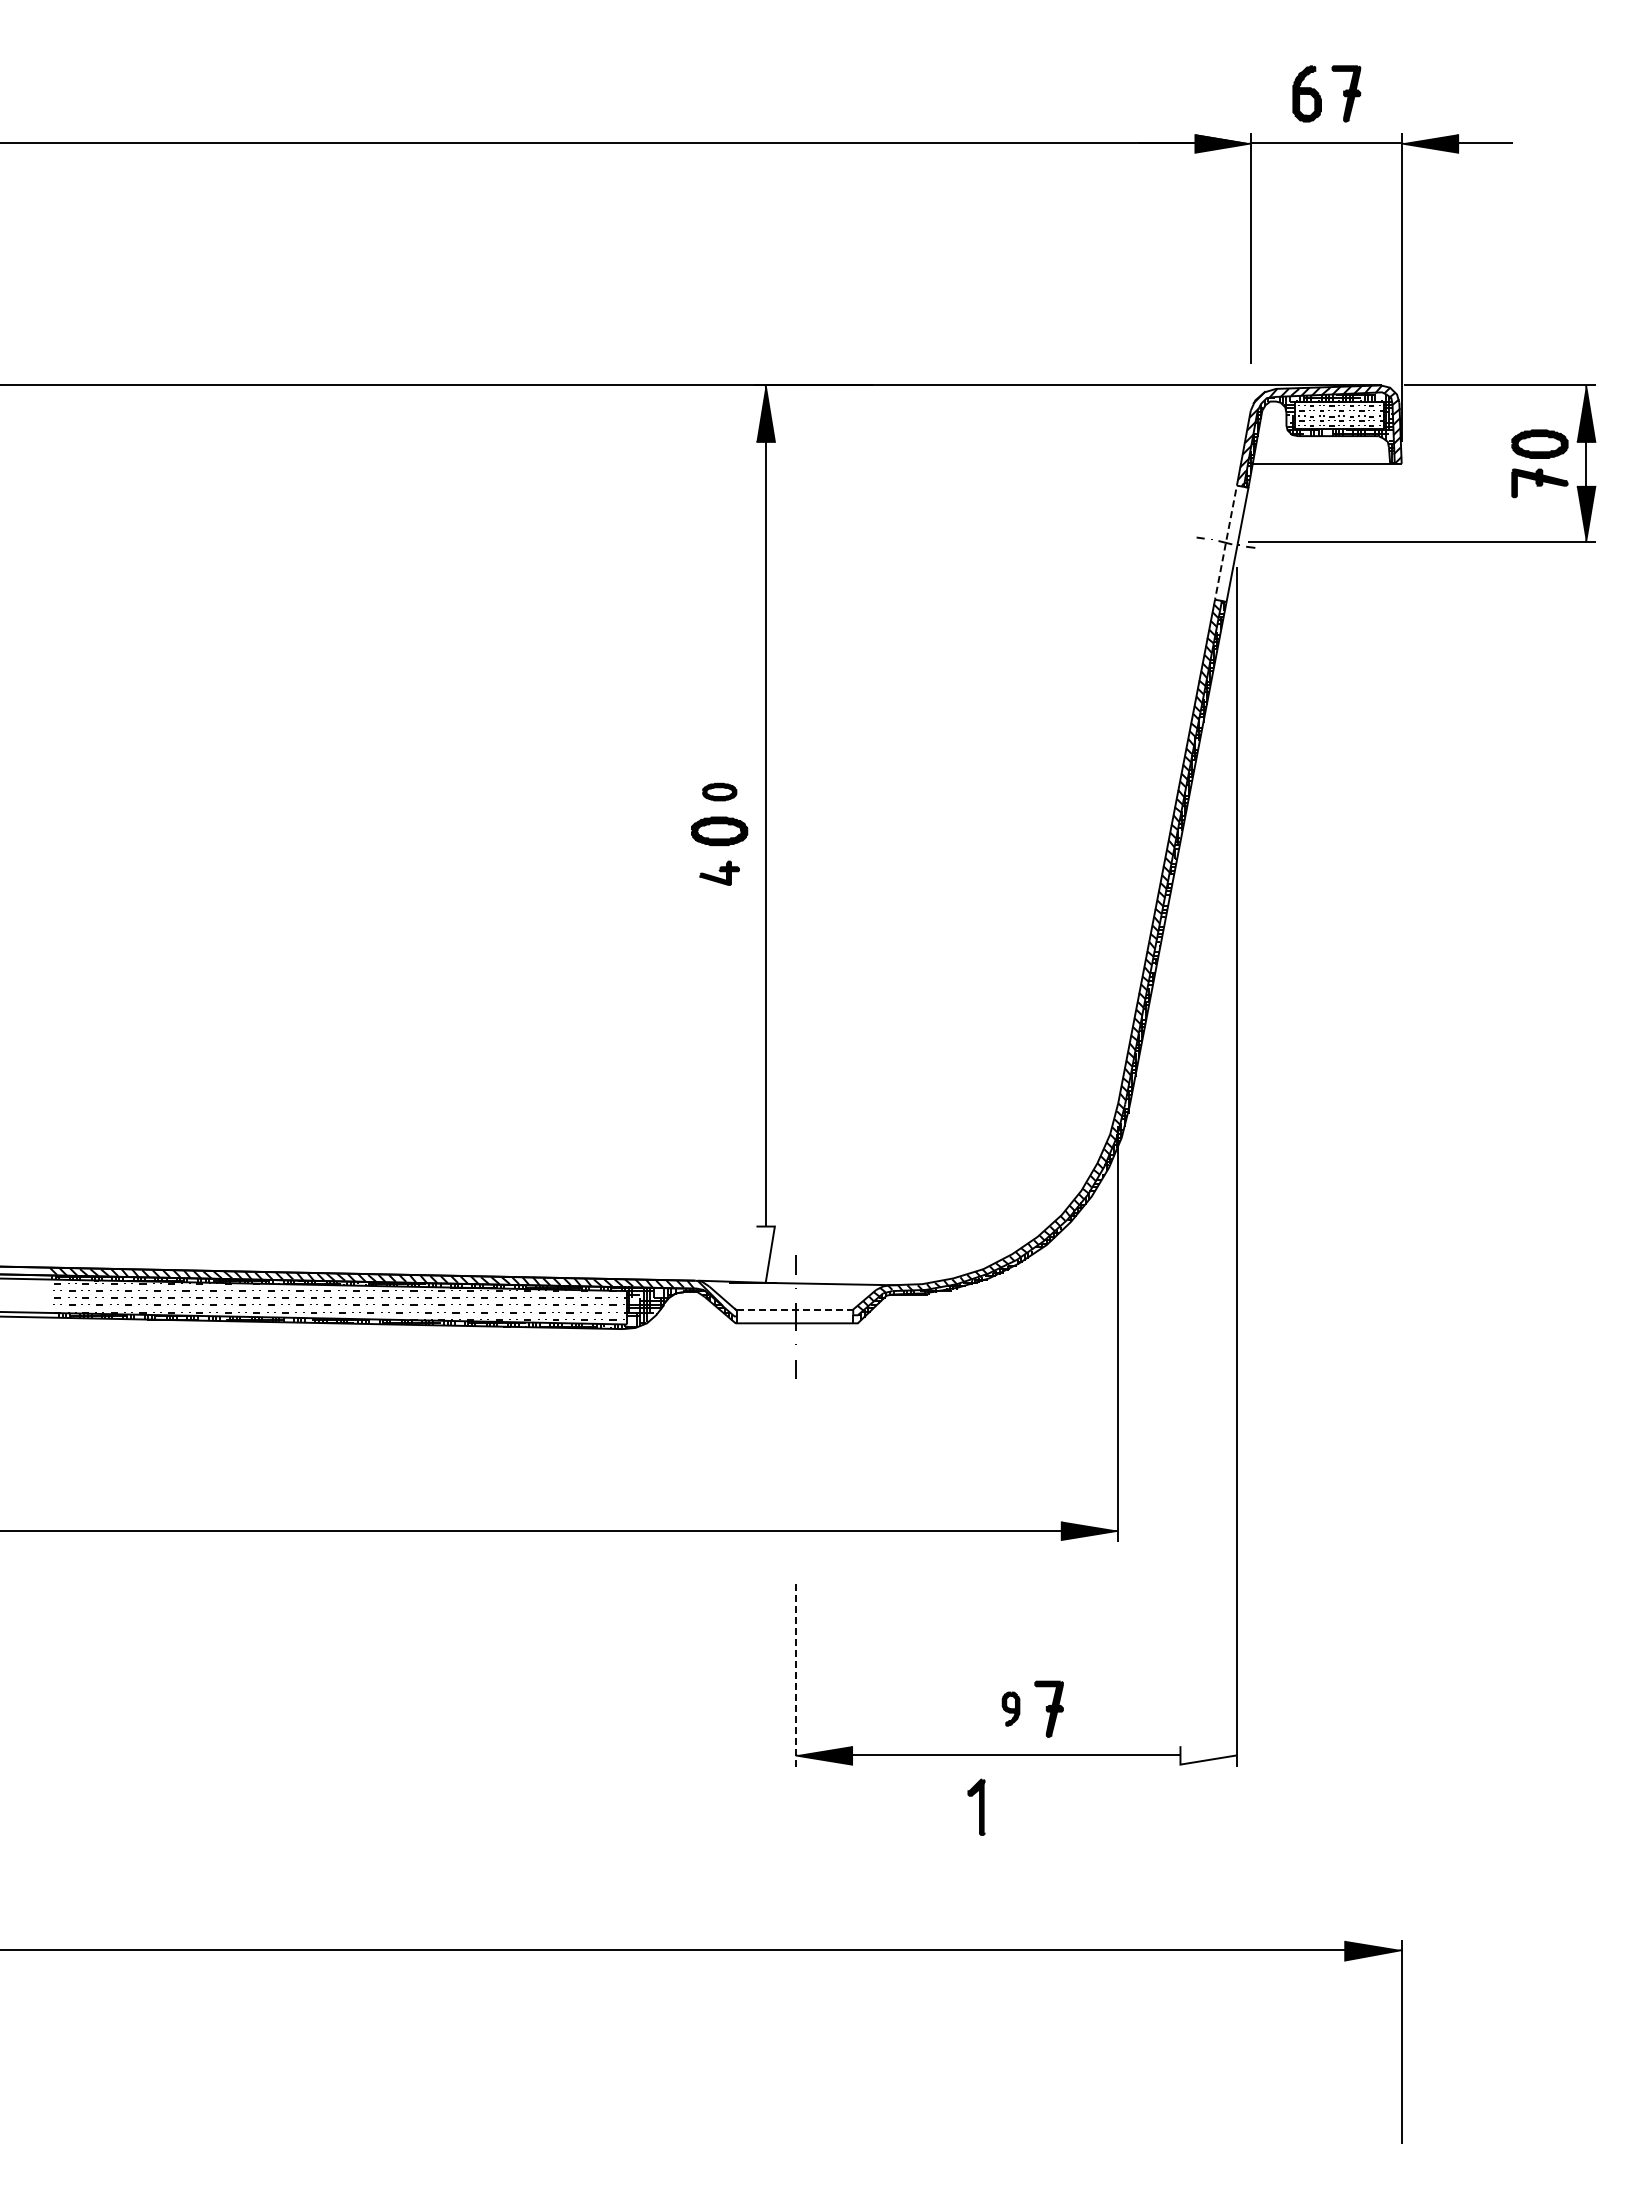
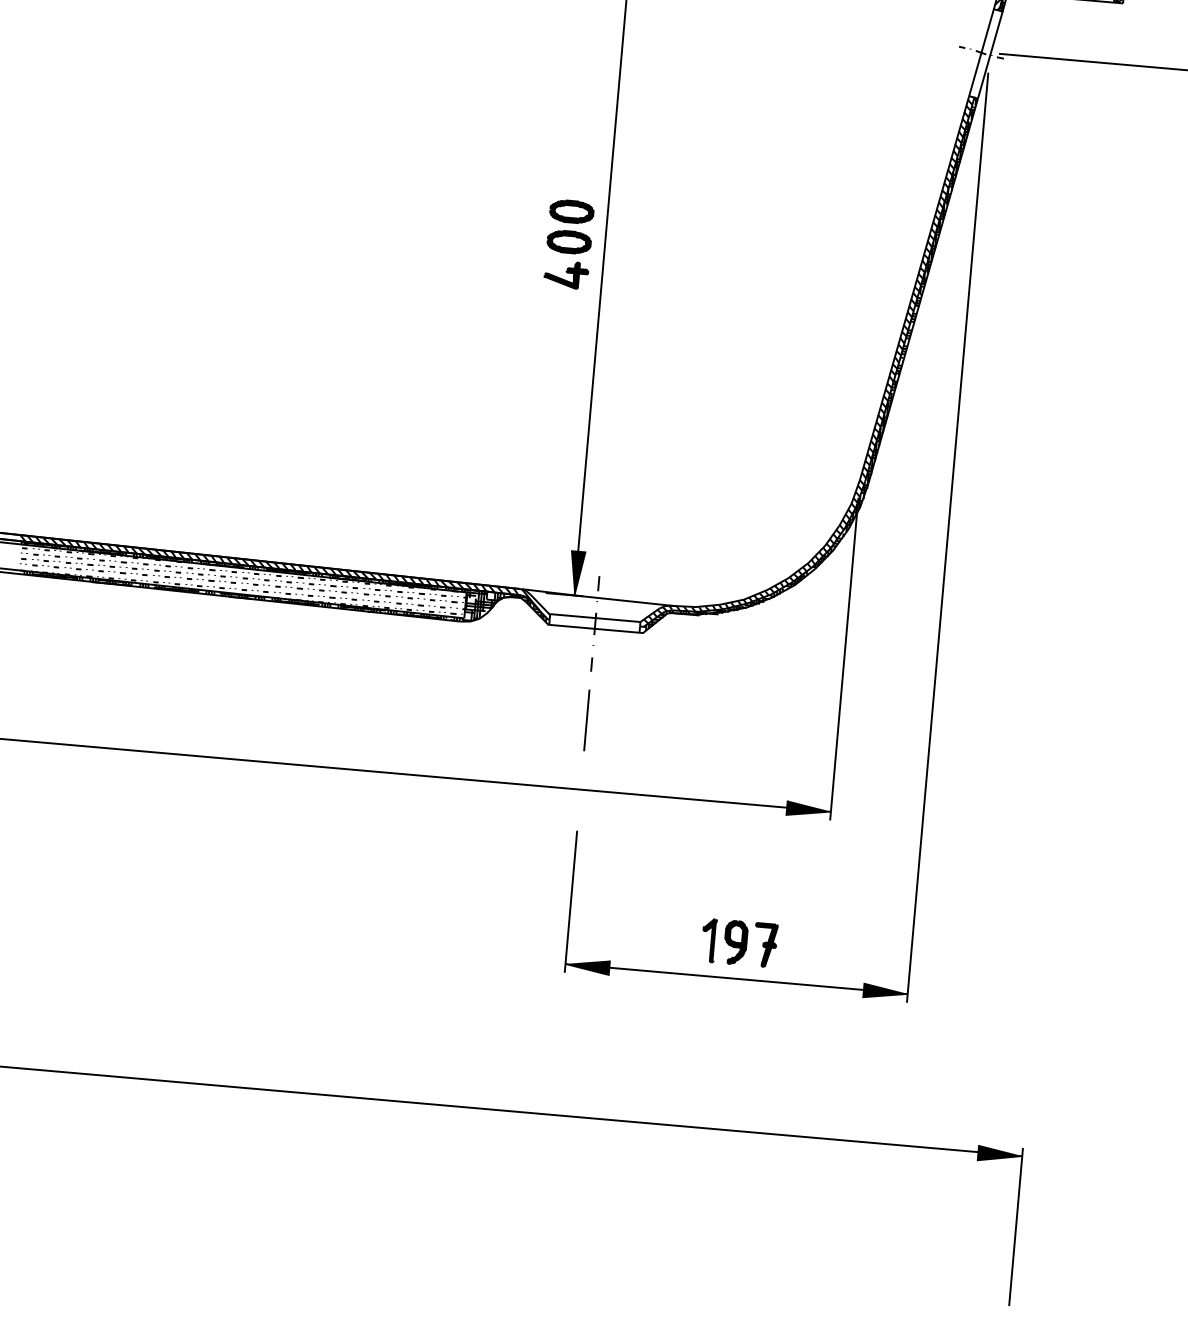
line: (1226, 538) -> (982, 49), dashed -> solid
part: (719, 791) -> (571, 211), size x1.67
part: (719, 872) -> (566, 274), size x1.43
fill: (765, 1254) -> (576, 573), added
line: (795, 1309) -> (595, 618), dashed -> solid
line: (795, 1441) -> (586, 720), added
line: (795, 1675) -> (570, 901), dashed -> solid
part: (1010, 1708) -> (735, 942), size x1.67
fill: (1208, 1755) -> (885, 991), added
part: (976, 1806) -> (708, 939), moved

